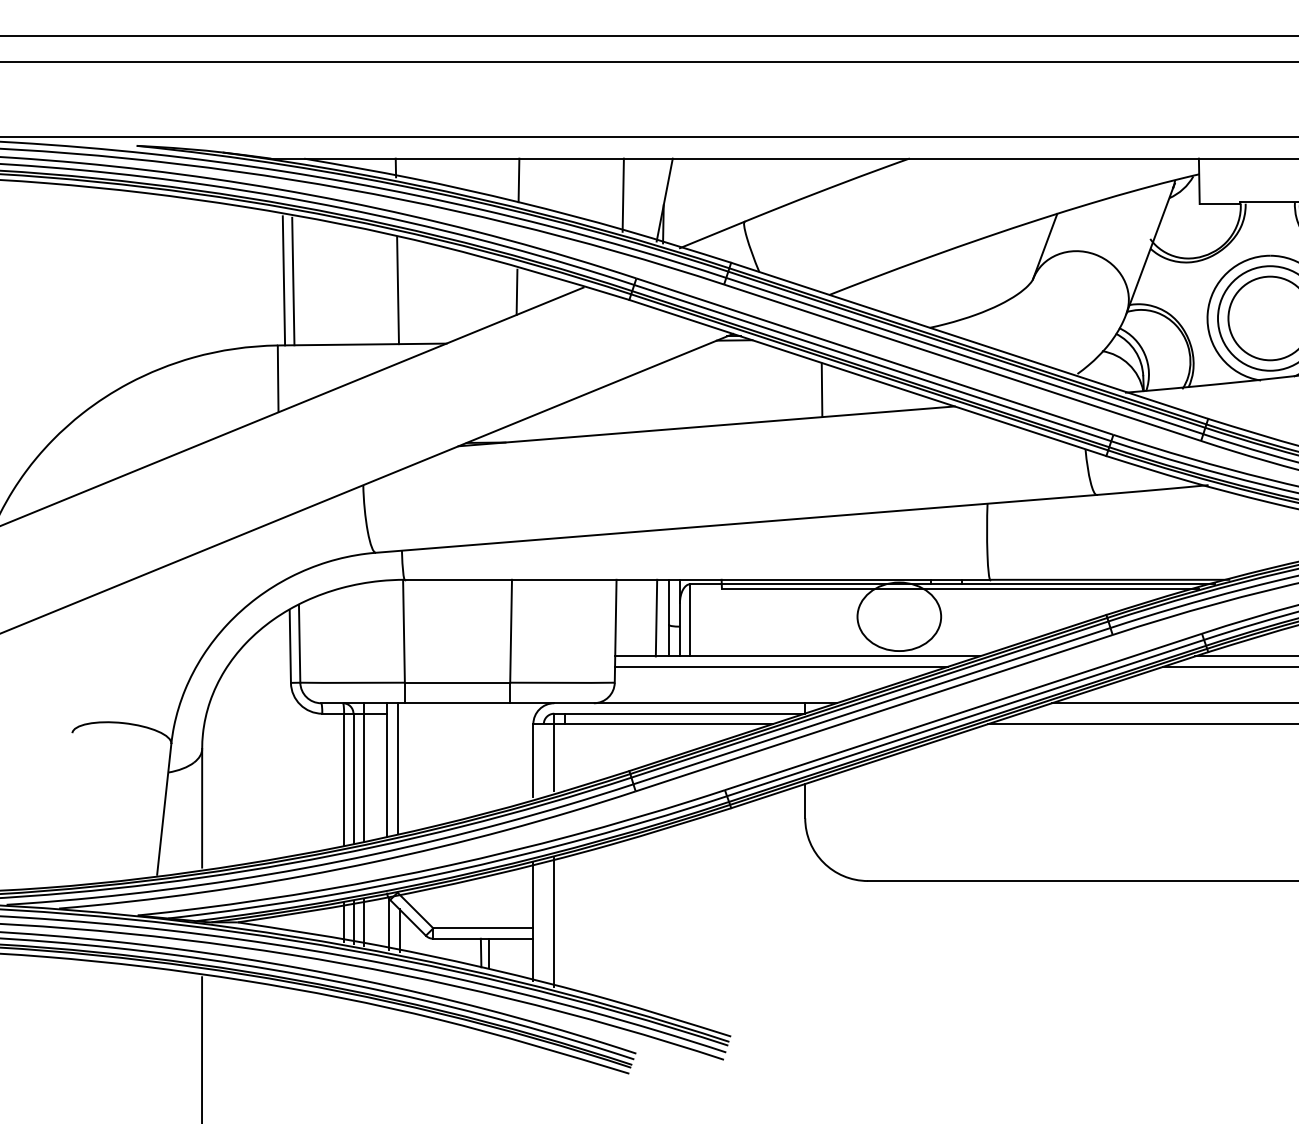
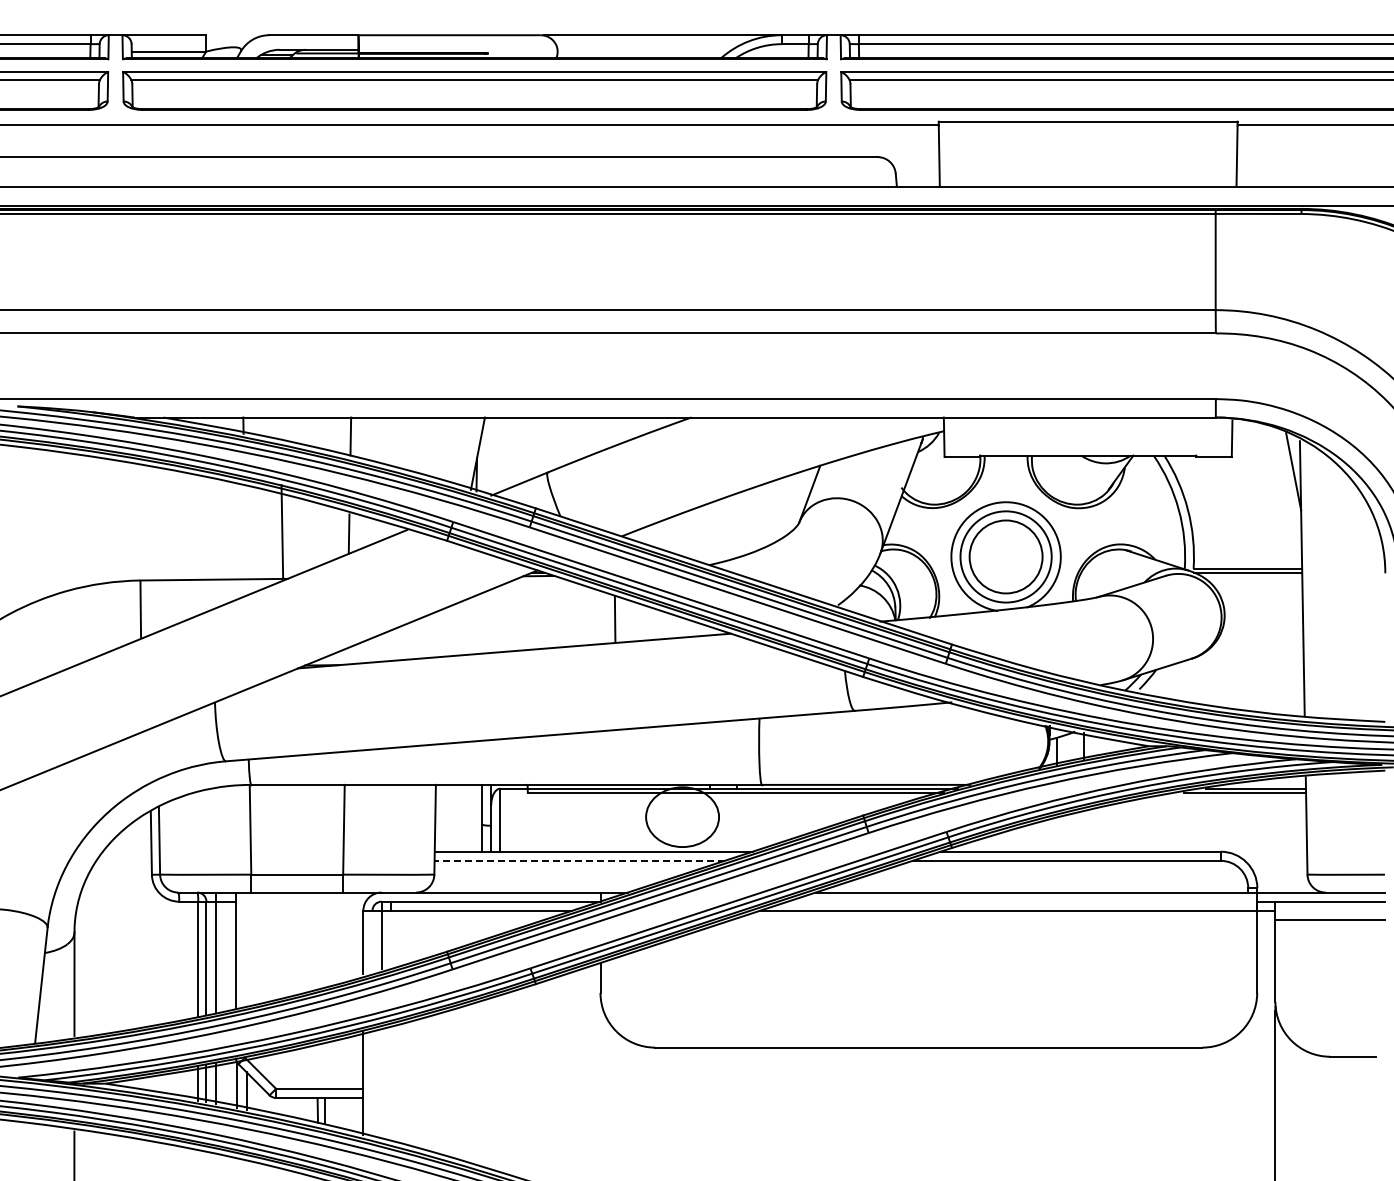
line: (622, 195) -> (441, 449), removed
line: (283, 280) -> (145, 523), removed
line: (292, 281) -> (153, 524), removed
line: (398, 290) -> (282, 531), moved
line: (656, 617) -> (470, 817), removed
line: (781, 666) -> (579, 860), solid -> dashed
line: (397, 768) -> (244, 949), removed
line: (554, 922) -> (381, 1083), removed

